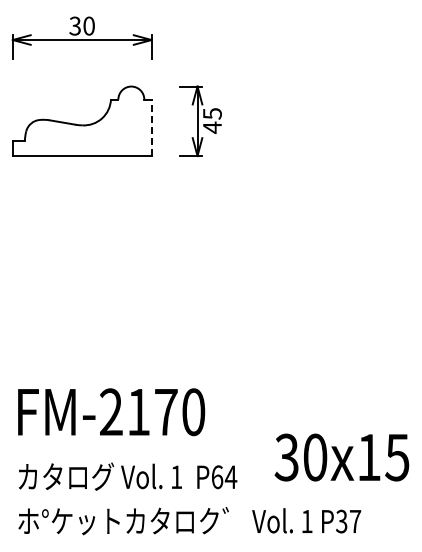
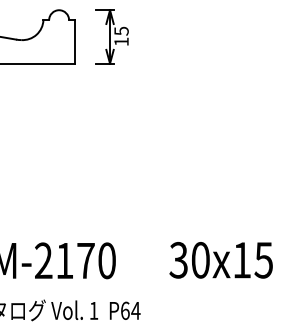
line: (151, 127) -> (74, 41), dashed -> solid
text: (212, 127) -> (121, 41), 45 -> 15
text: (341, 457) -> (220, 260), moved

